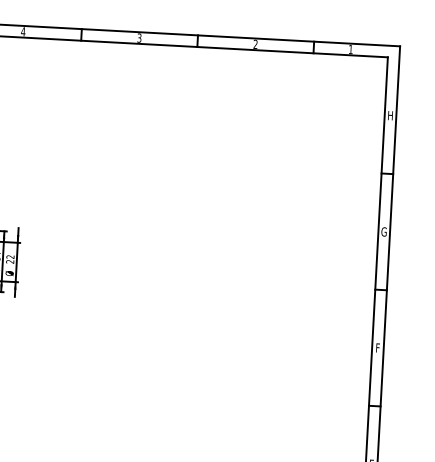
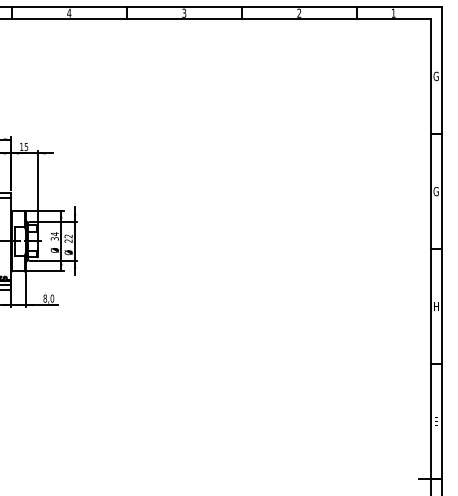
text: (389, 115) -> (435, 76), H -> G
text: (378, 348) -> (436, 306), F -> H

